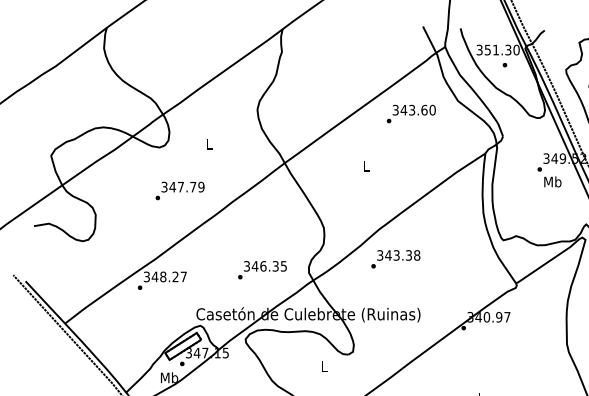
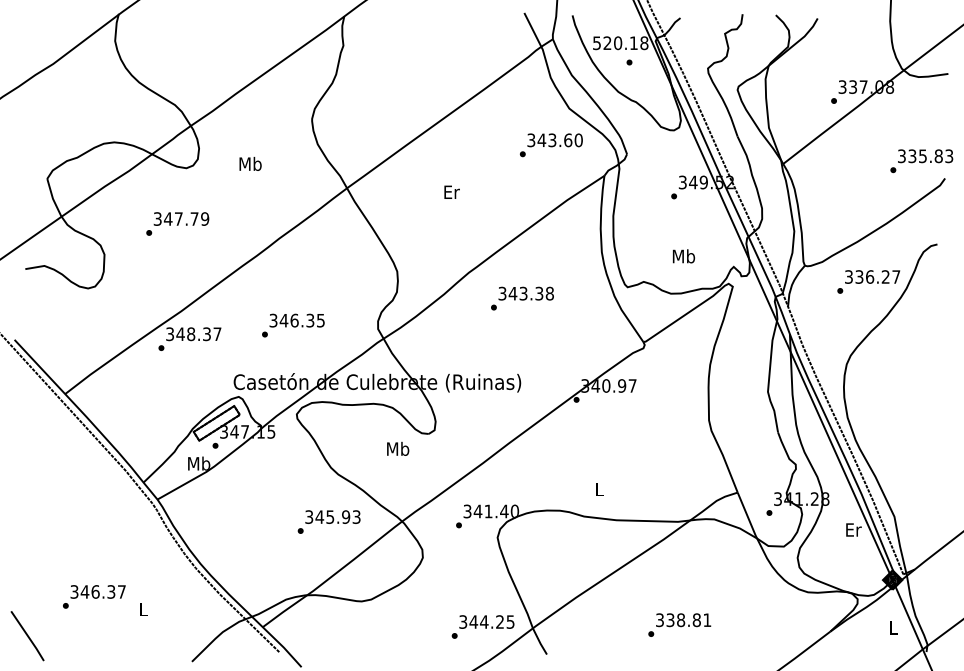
text: (497, 50) -> (620, 43), 351.30 -> 520.18
text: (410, 114) -> (550, 145), moved
text: (209, 143) -> (250, 163), L -> Mb
text: (366, 165) -> (451, 191), L -> Er
text: (553, 182) -> (684, 256), moved
text: (179, 190) -> (177, 223), moved
text: (395, 259) -> (522, 298), moved
text: (262, 270) -> (293, 325), moved
text: (175, 277) -> (206, 334), 348.27 -> 348.37
text: (324, 366) -> (398, 448), L -> Mb

